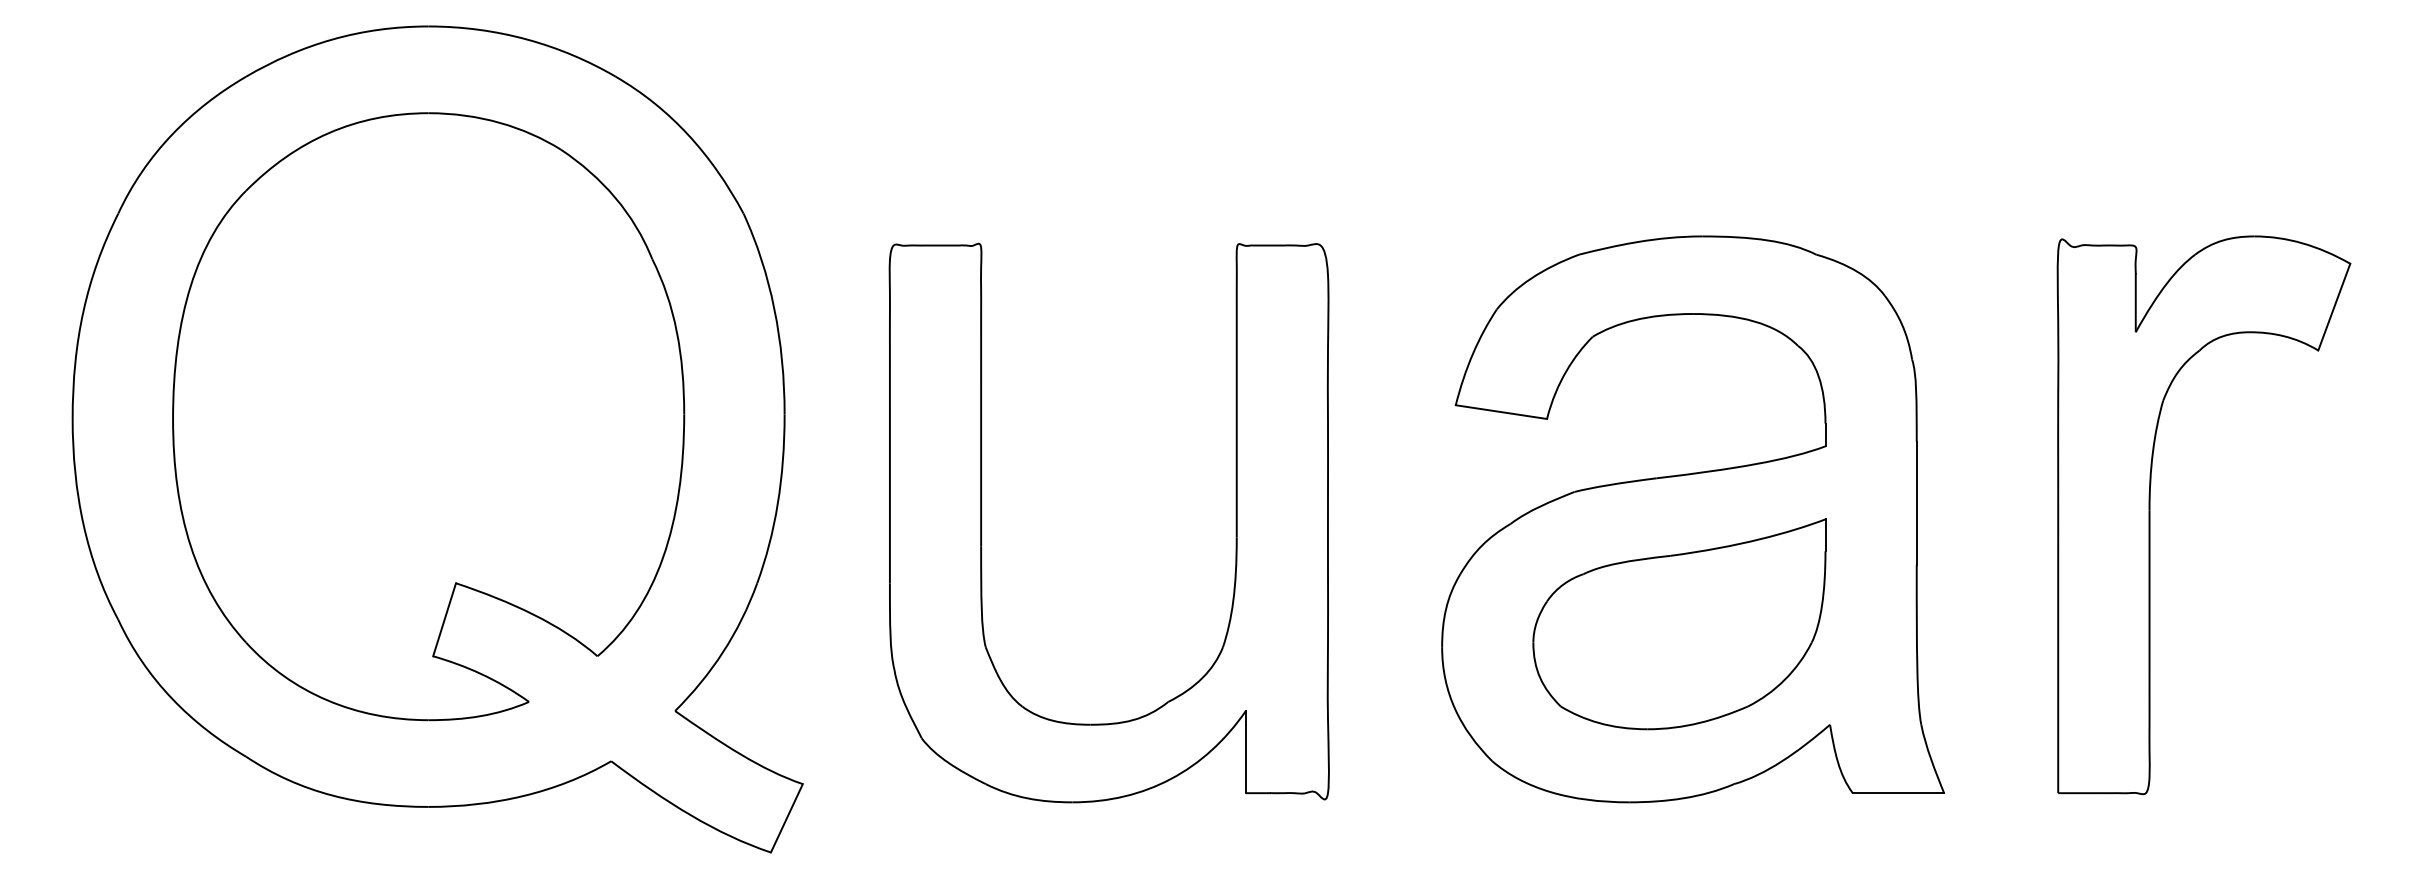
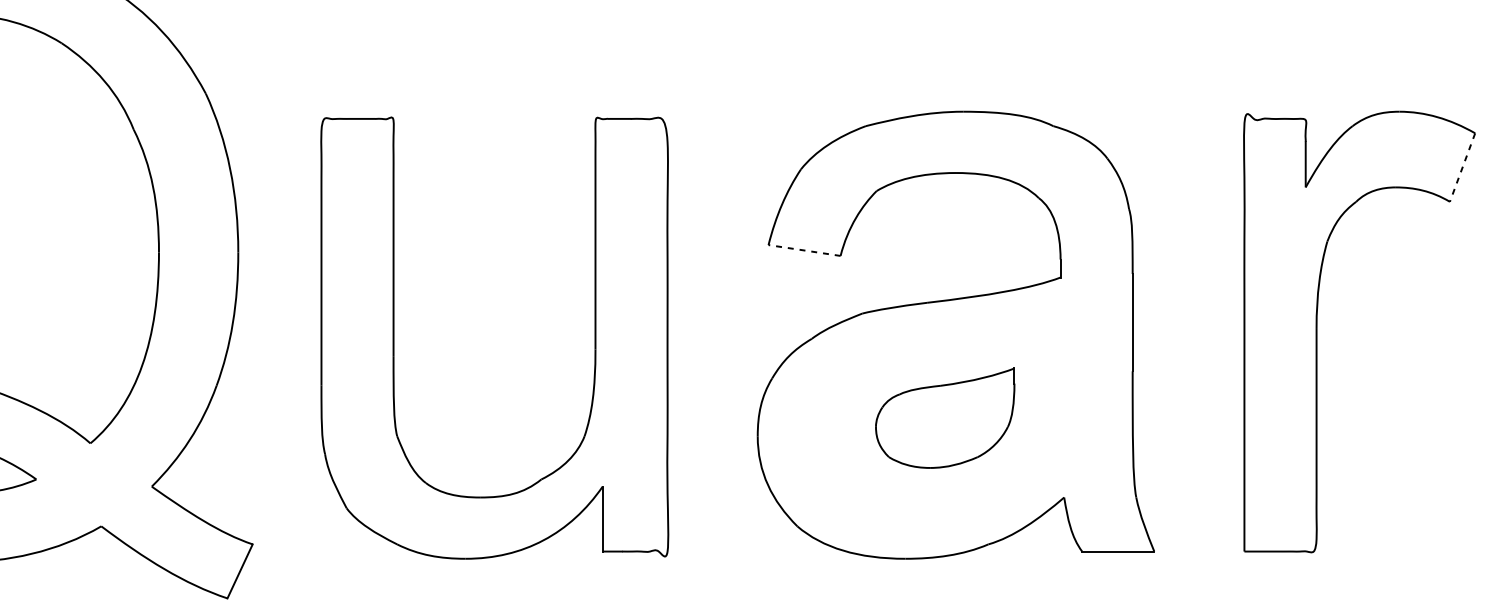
line: (2334, 307) -> (1462, 167), solid -> dashed
line: (1500, 412) -> (803, 250), solid -> dashed
part: (1679, 624) -> (945, 418), size x0.6

